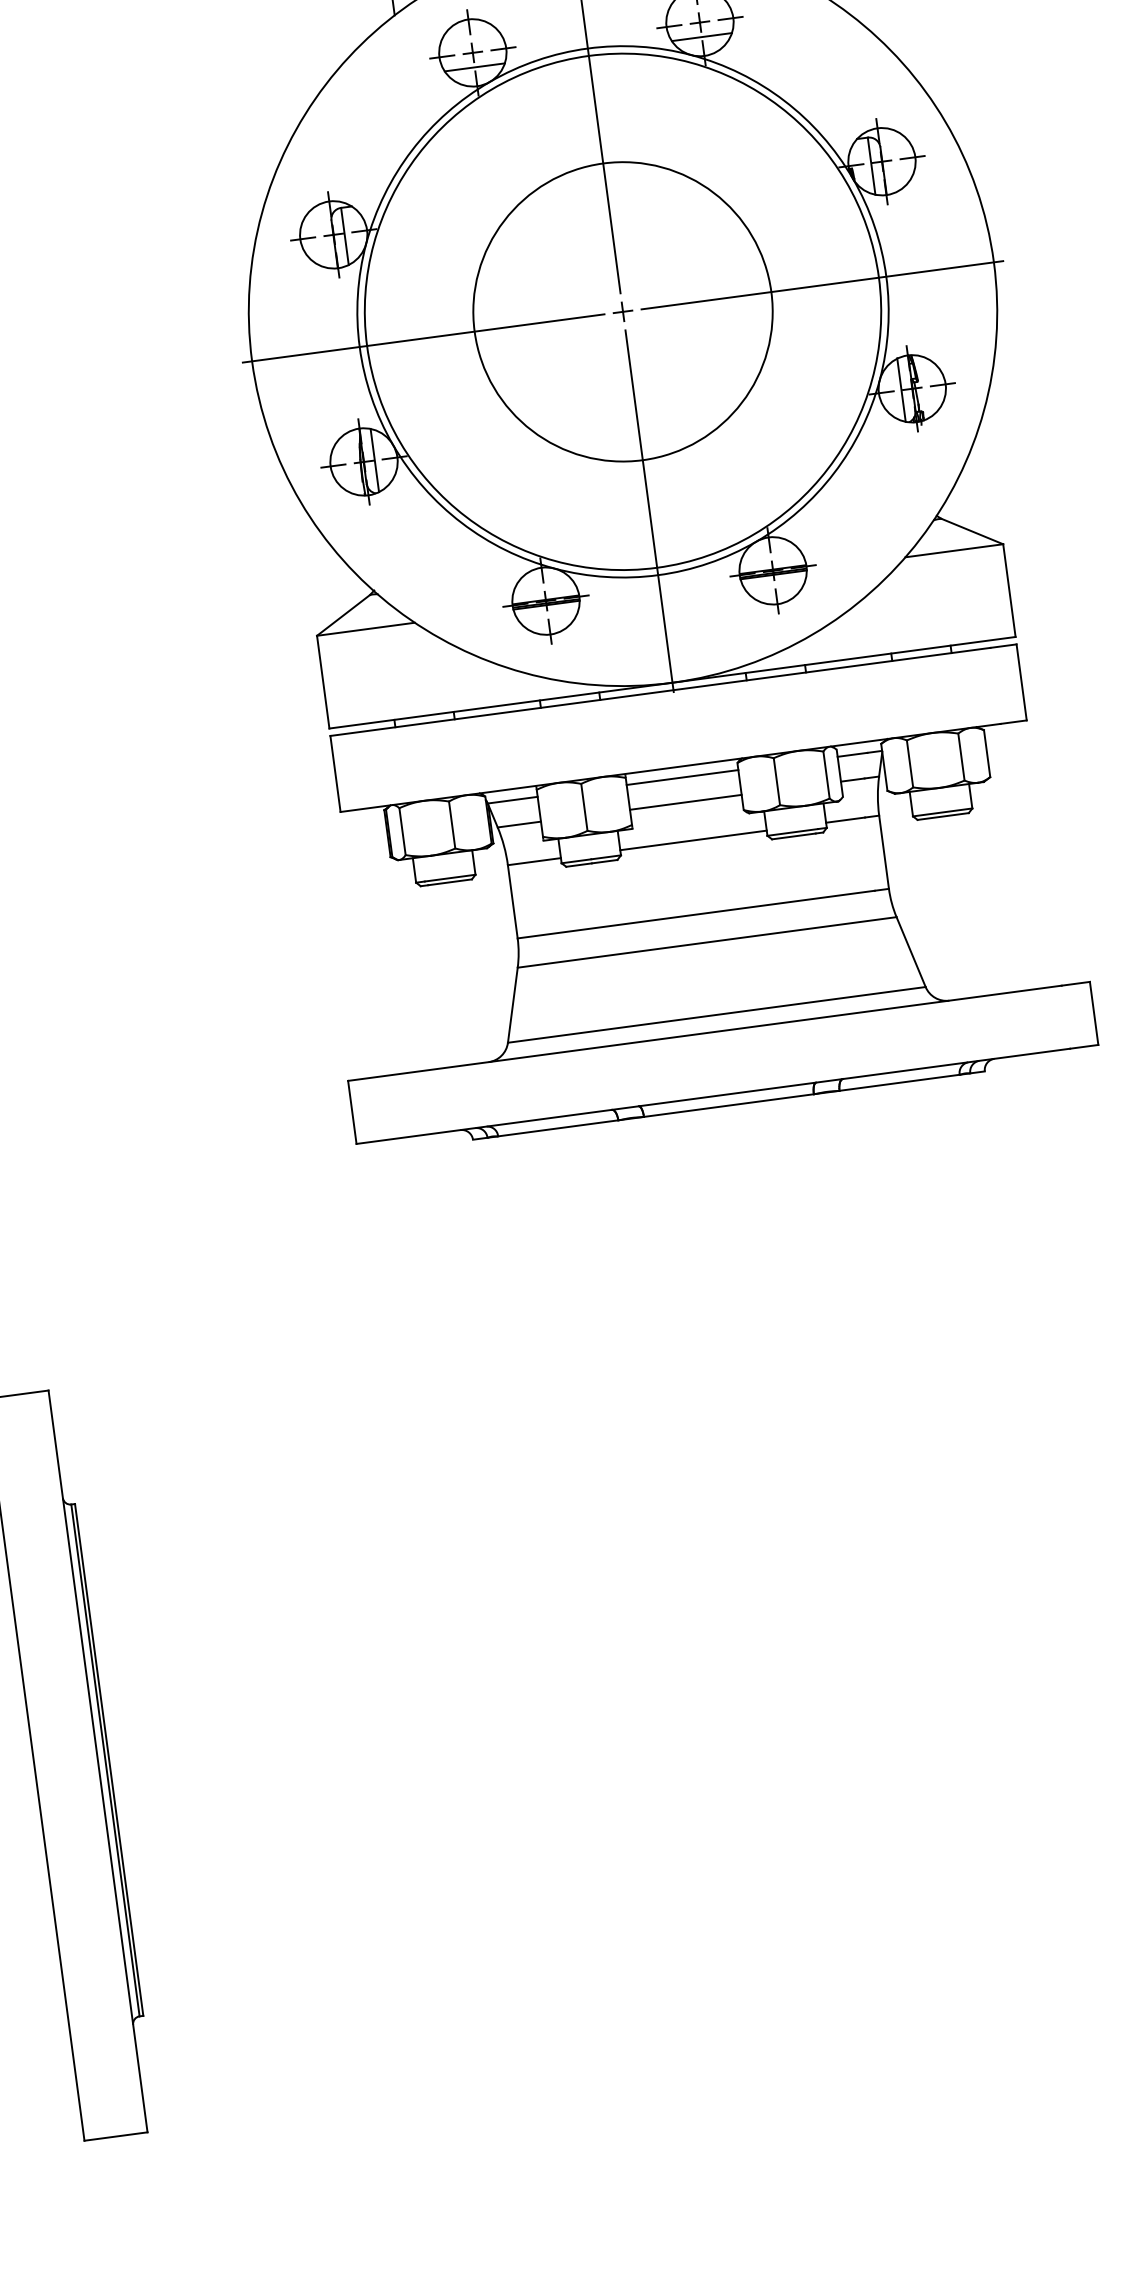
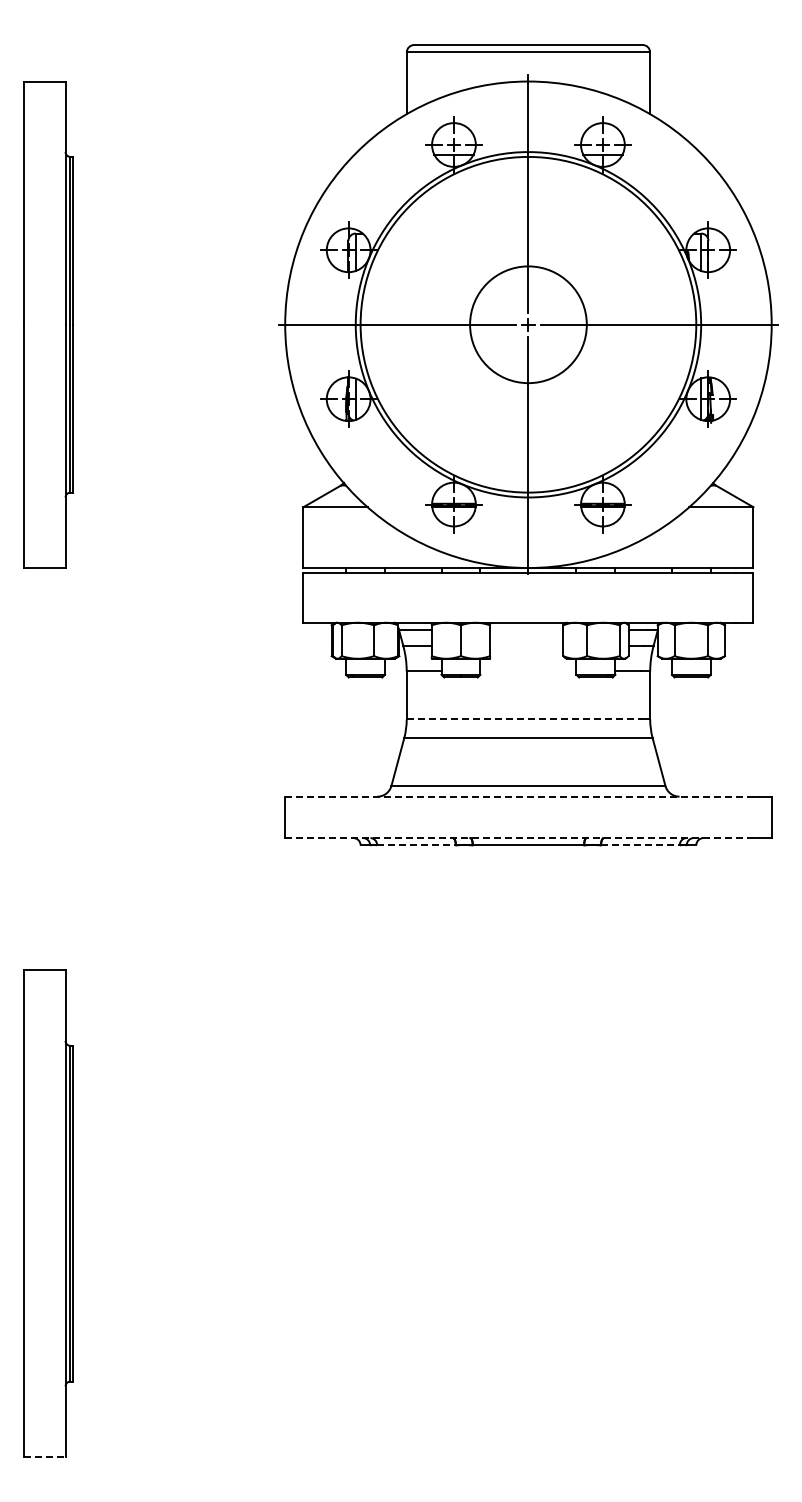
circle: (623, 311) -> (528, 324), size x0.6
line: (682, 776) -> (526, 629), removed
line: (685, 802) -> (526, 646), removed
line: (693, 840) -> (528, 671), removed
line: (697, 914) -> (524, 719), solid -> dashed
line: (705, 1032) -> (519, 796), solid -> dashed
line: (899, 1083) -> (640, 845), solid -> dashed
line: (713, 1096) -> (519, 838), solid -> dashed
line: (559, 1128) -> (417, 845), solid -> dashed
line: (115, 2135) -> (44, 1456), solid -> dashed

